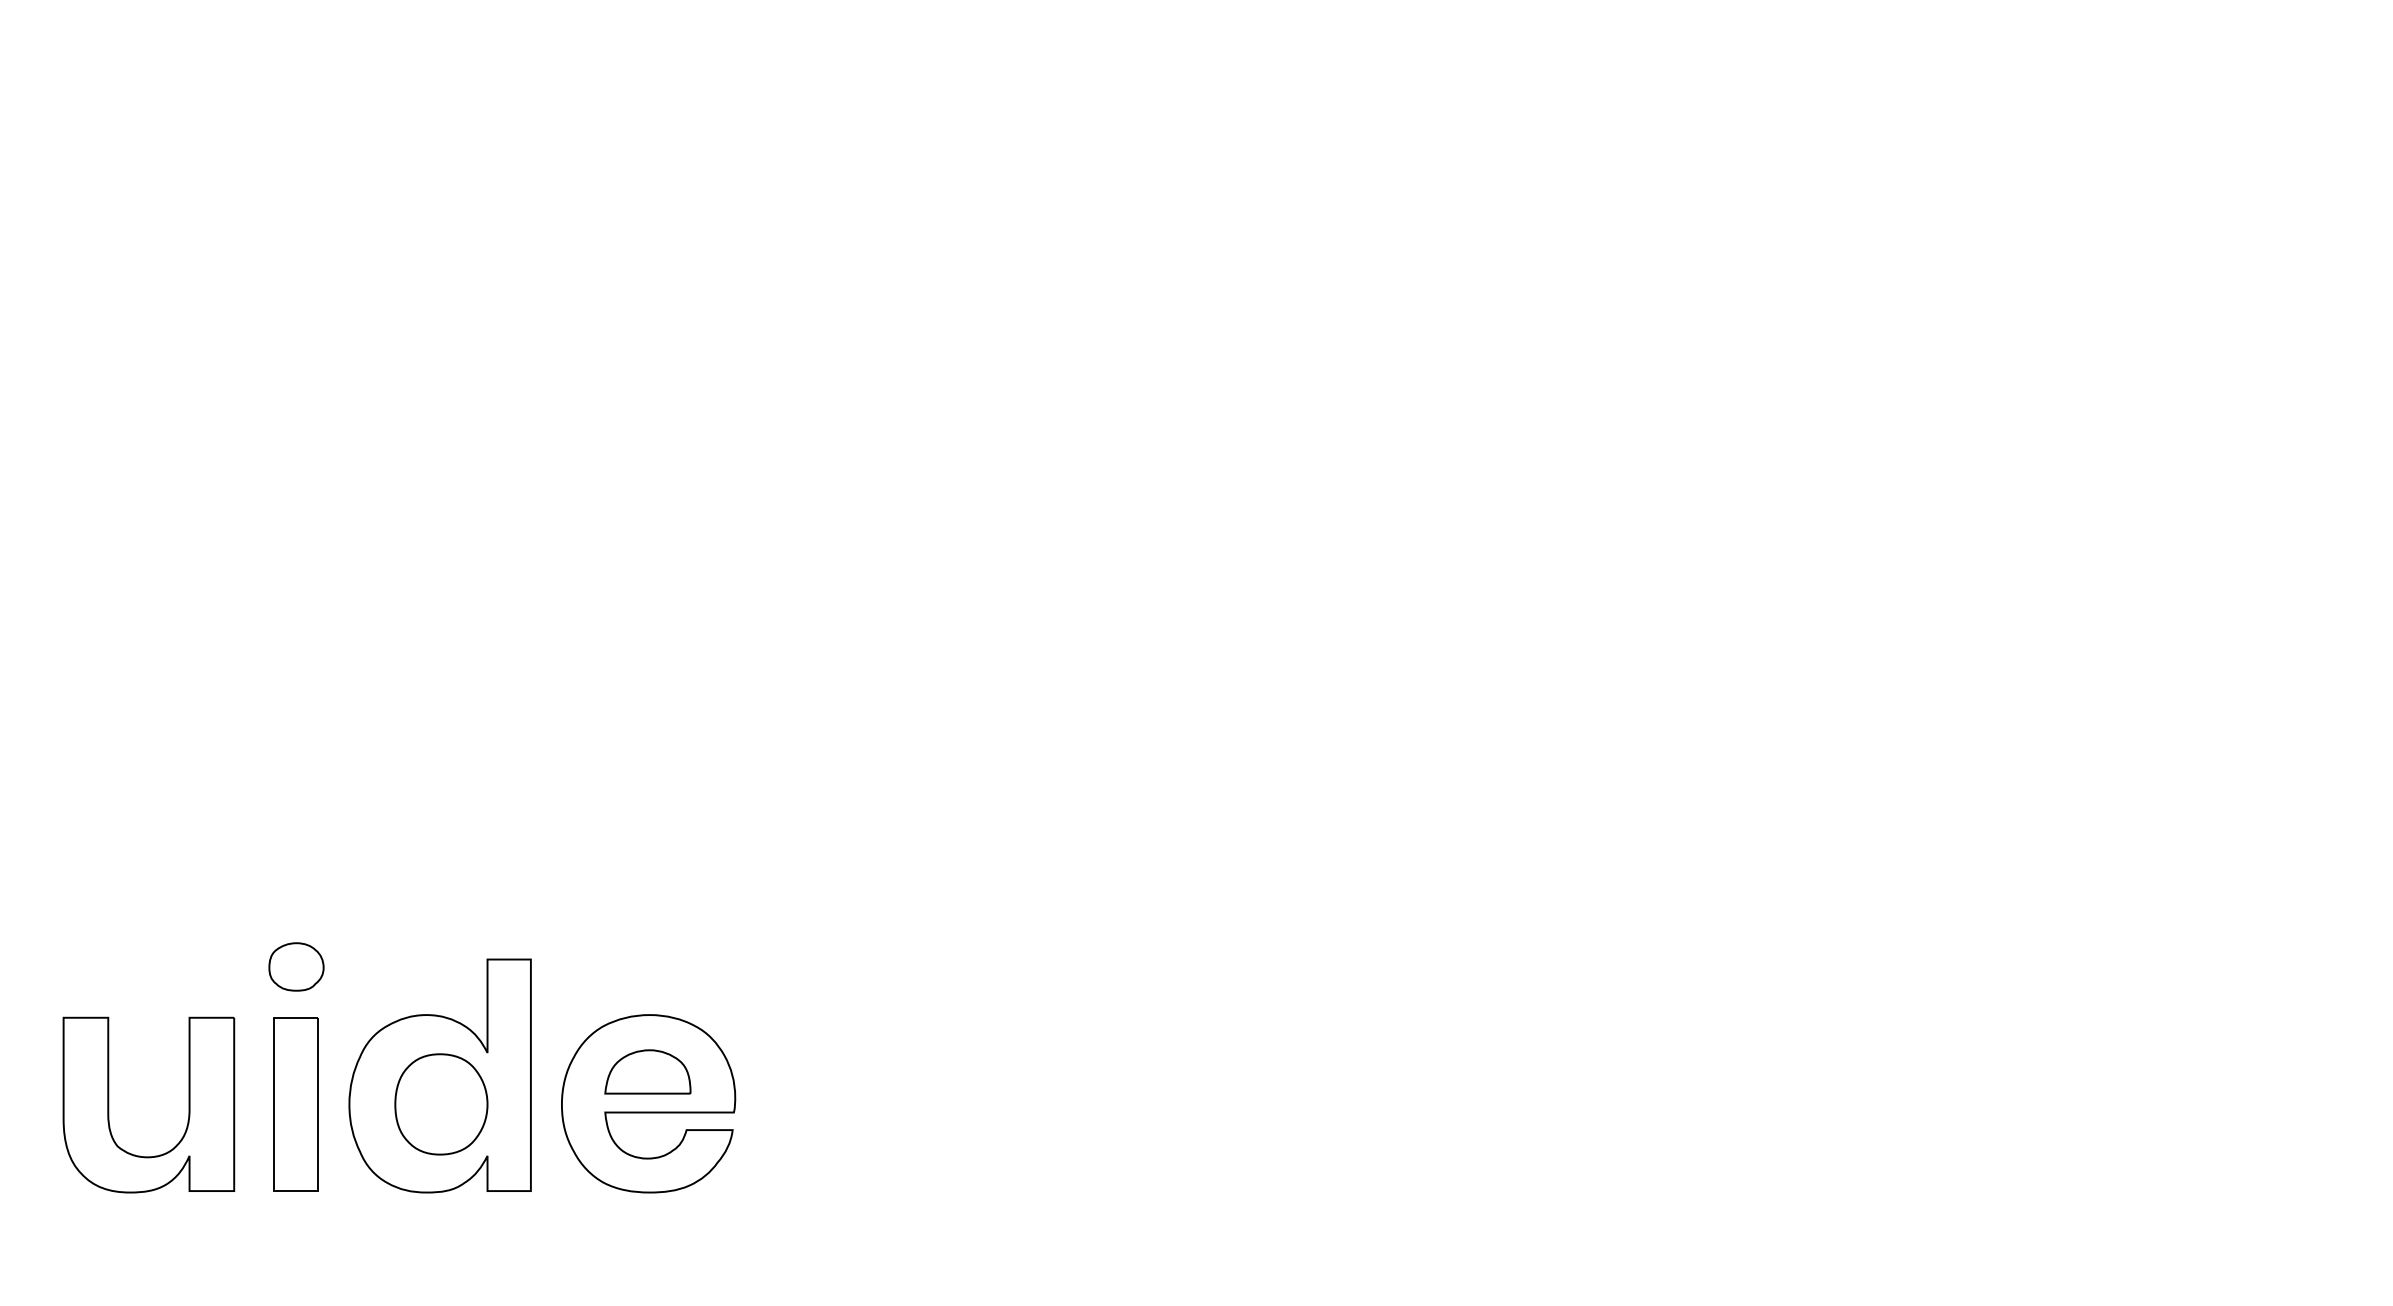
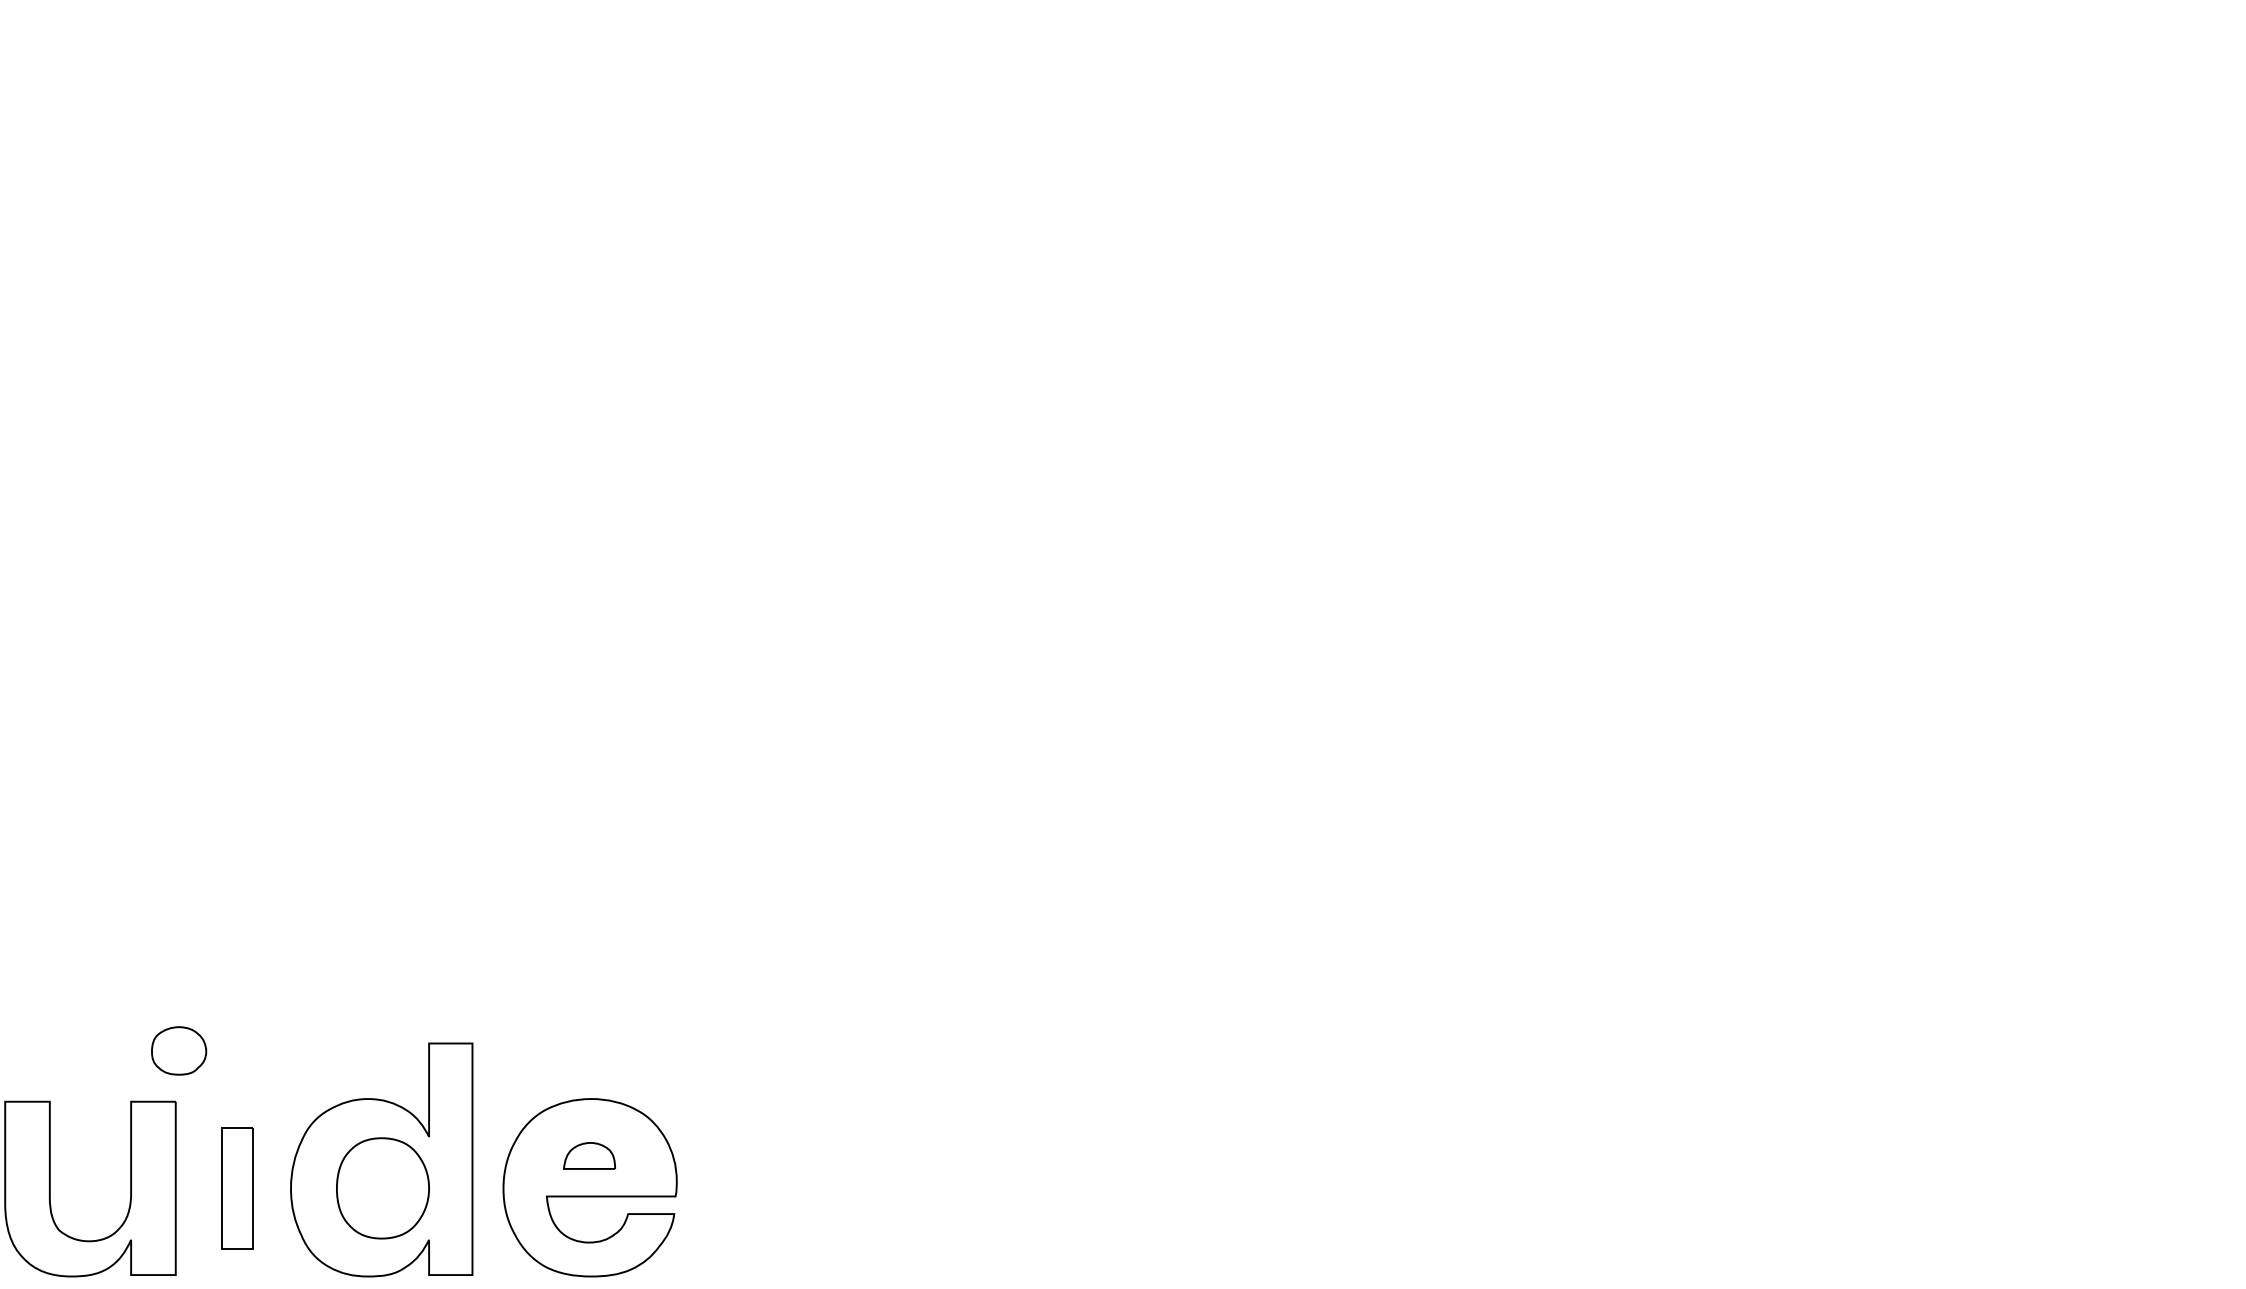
part: (296, 966) -> (179, 1050), moved
part: (647, 1071) -> (589, 1155), size x0.6
part: (295, 1104) -> (237, 1188), size x0.7

